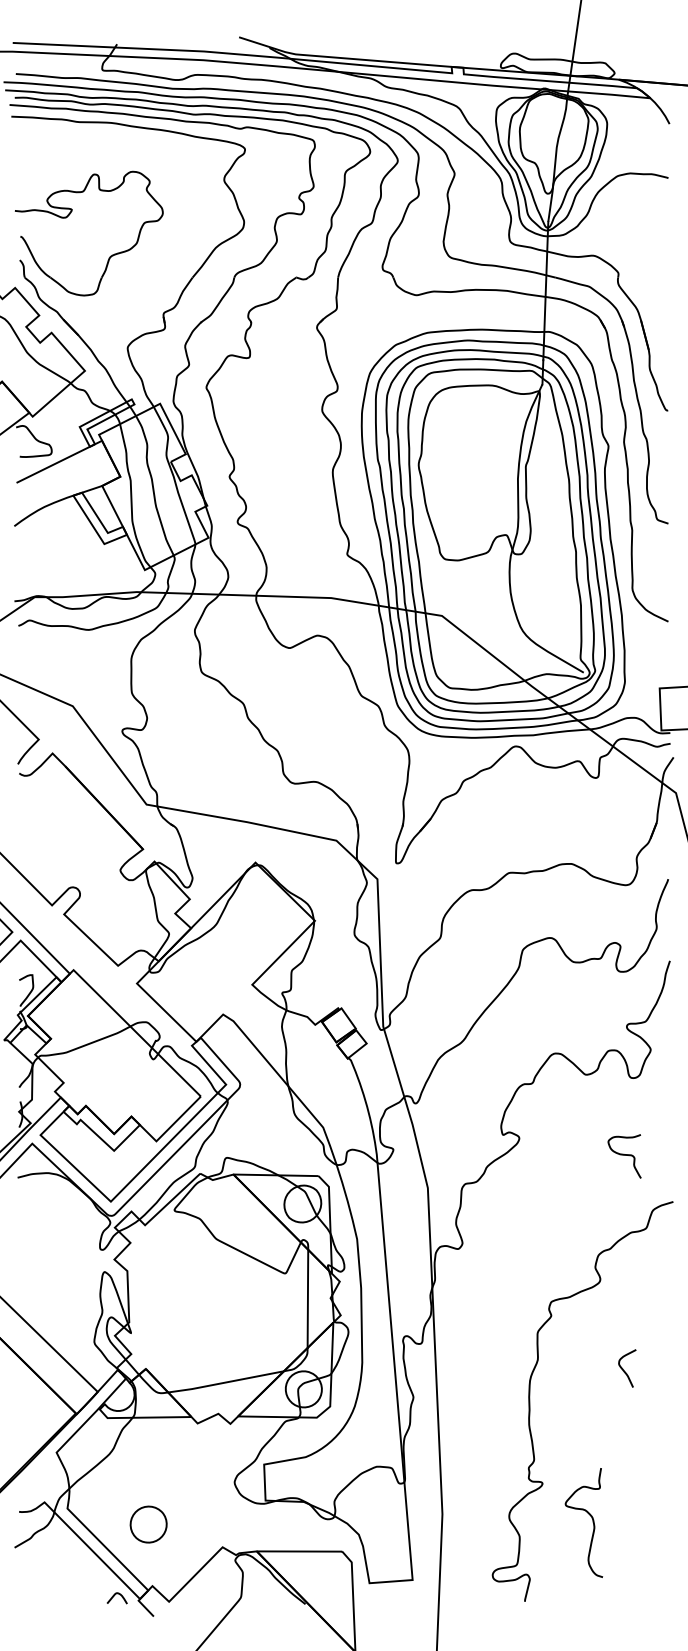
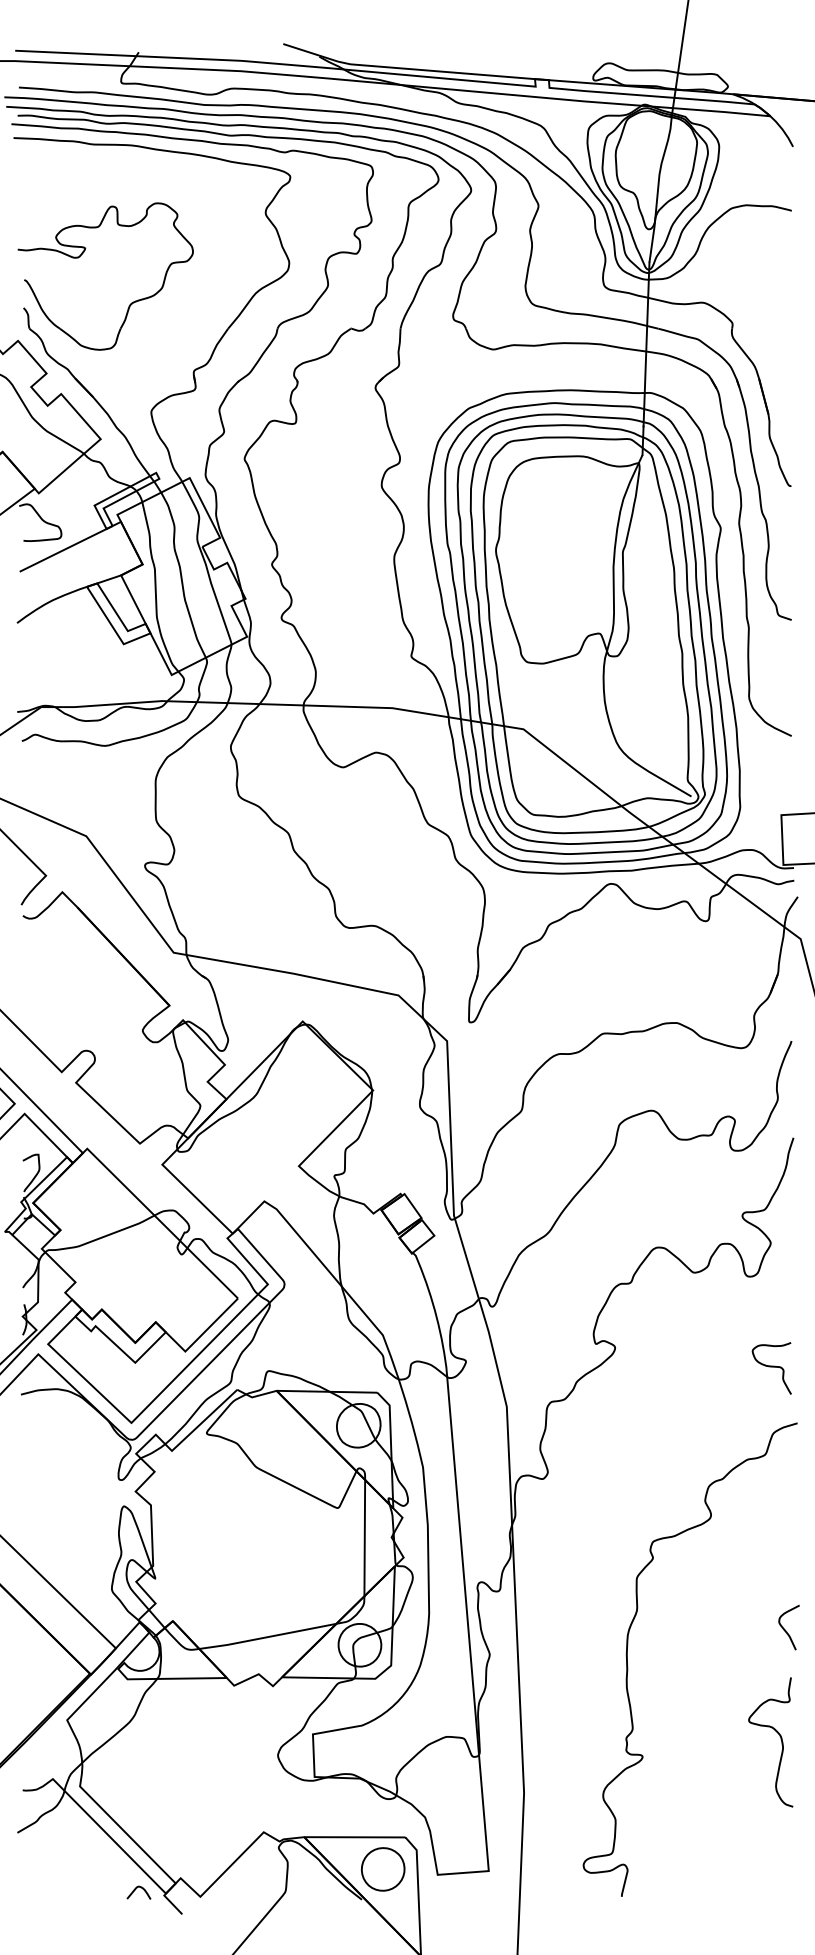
curve: (624, 1155) -> (771, 1367), moved
curve: (624, 1370) -> (785, 1629), moved
curve: (592, 1520) -> (780, 1739), moved
part: (148, 1524) -> (382, 1869), moved

